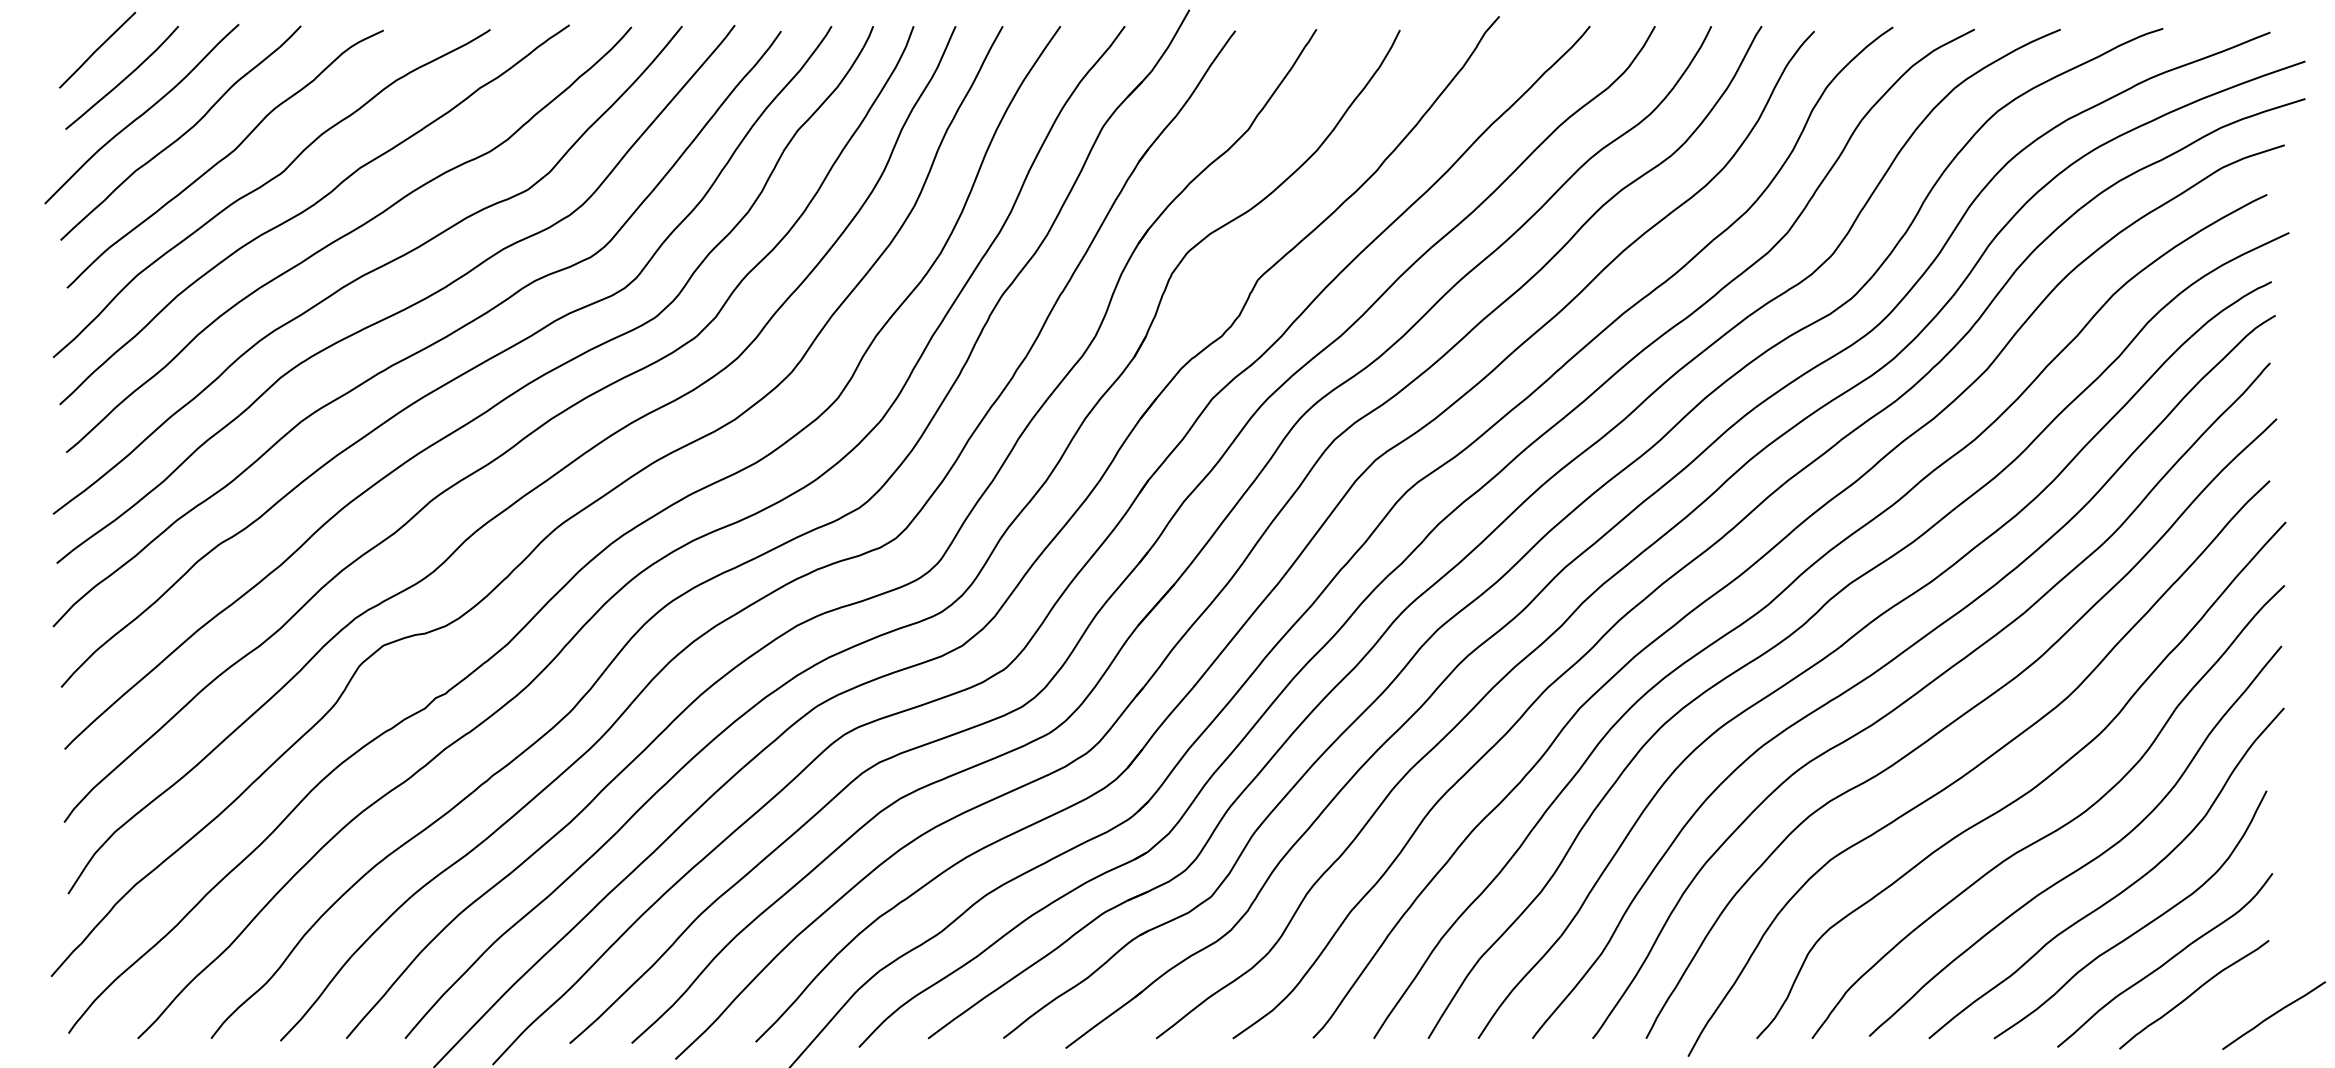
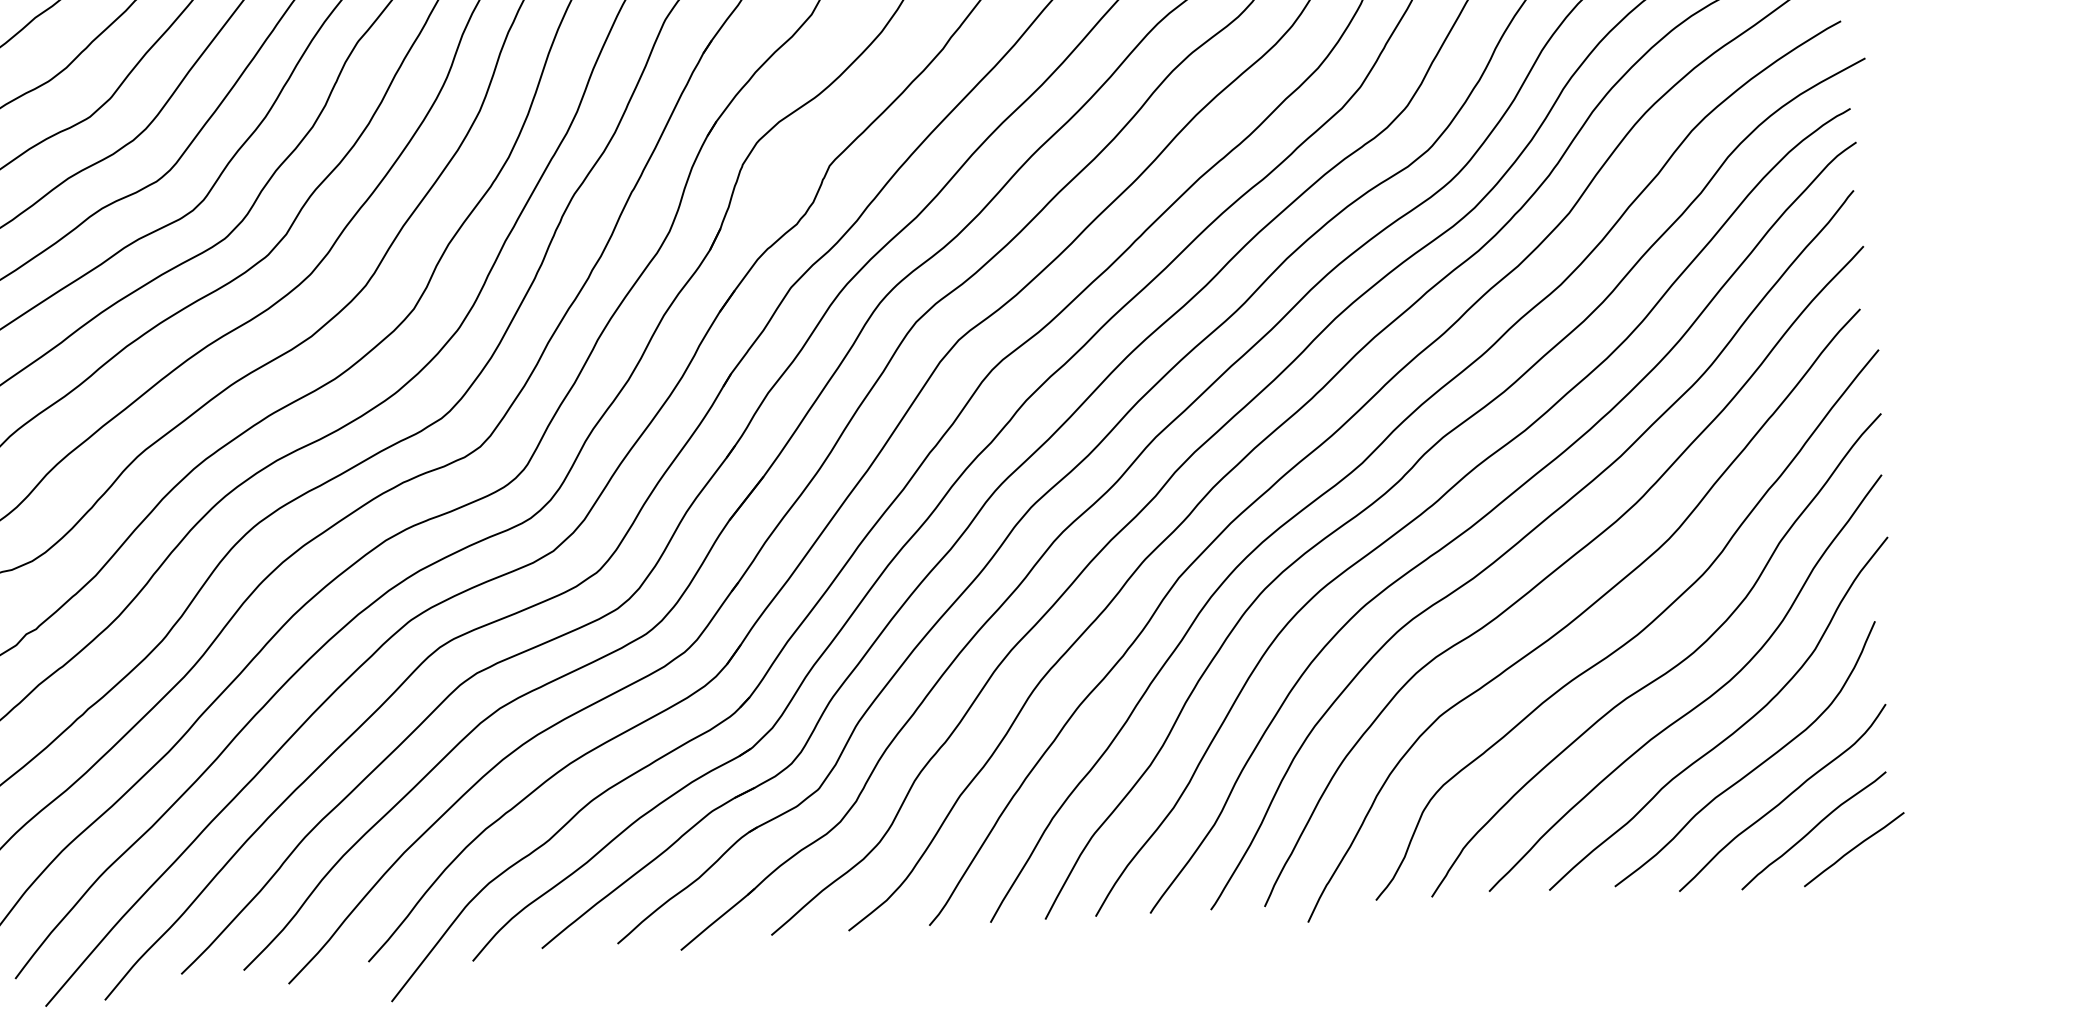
curve: (2273, 1015) -> (1853, 849), moved

